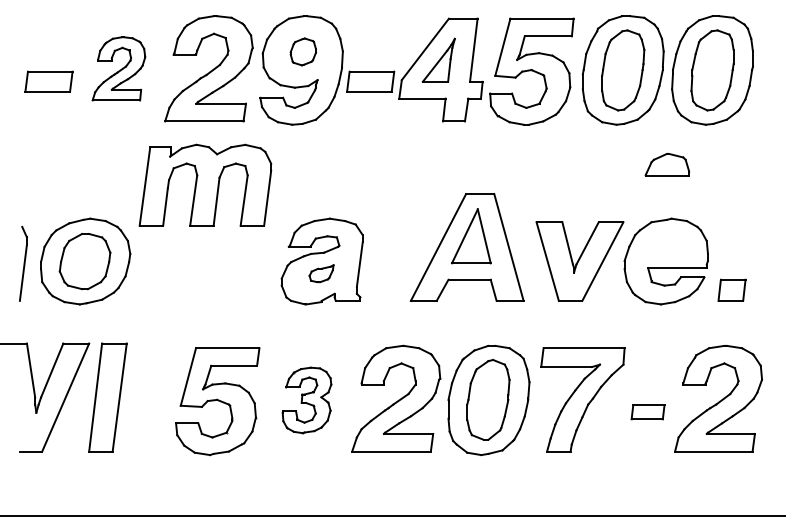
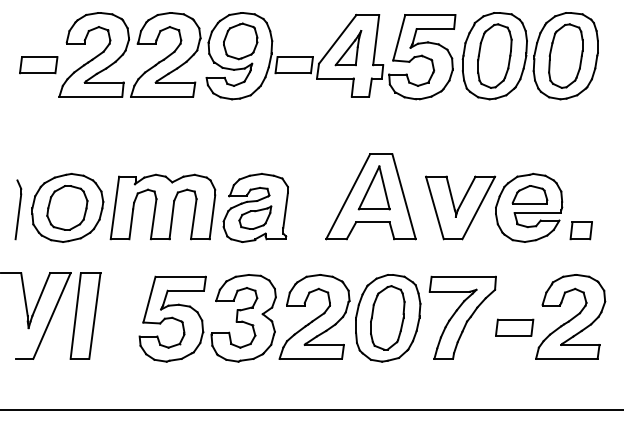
part: (303, 51) -> (240, 41), size x1.67
part: (118, 68) -> (93, 54), size x1.67
part: (667, 164) -> (530, 194), moved
part: (205, 184) -> (163, 206), moved
part: (321, 273) -> (255, 217), size x1.67
part: (306, 400) -> (243, 318), size x1.67
part: (647, 412) -> (514, 327), size x1.43

